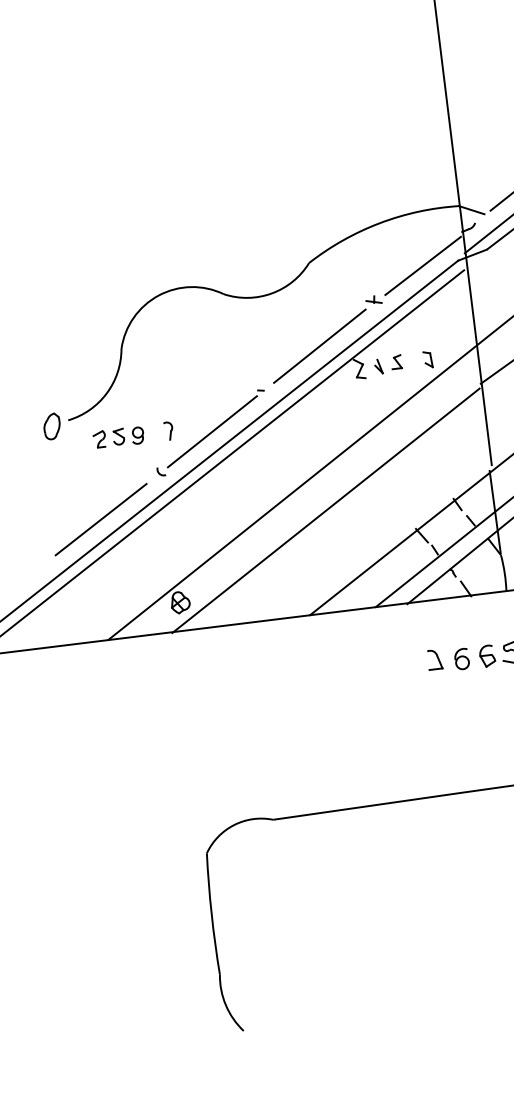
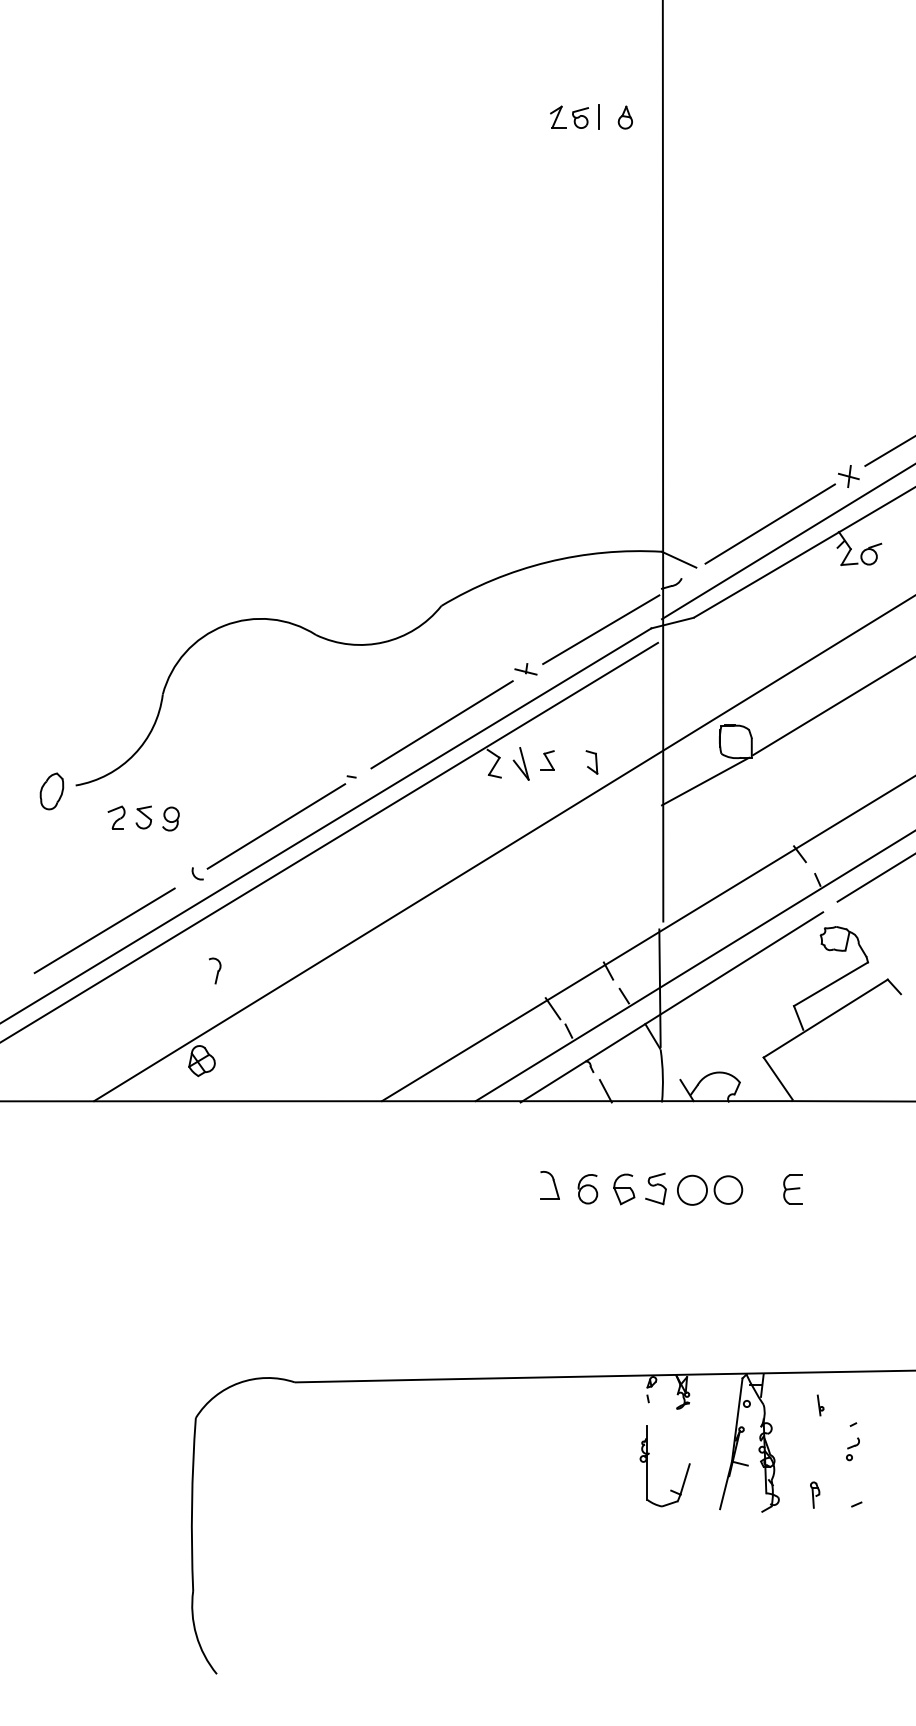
part: (378, 366) -> (521, 763), size x1.6
part: (168, 430) -> (215, 970), moved
line: (326, 510) -> (422, 956), removed

